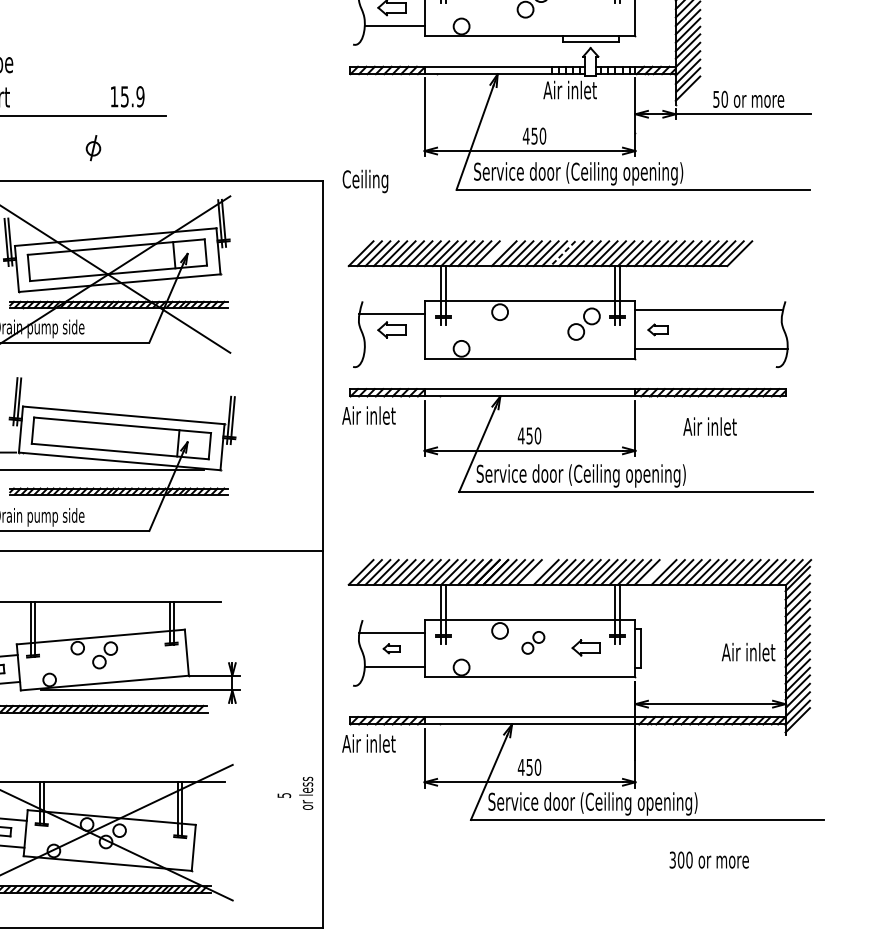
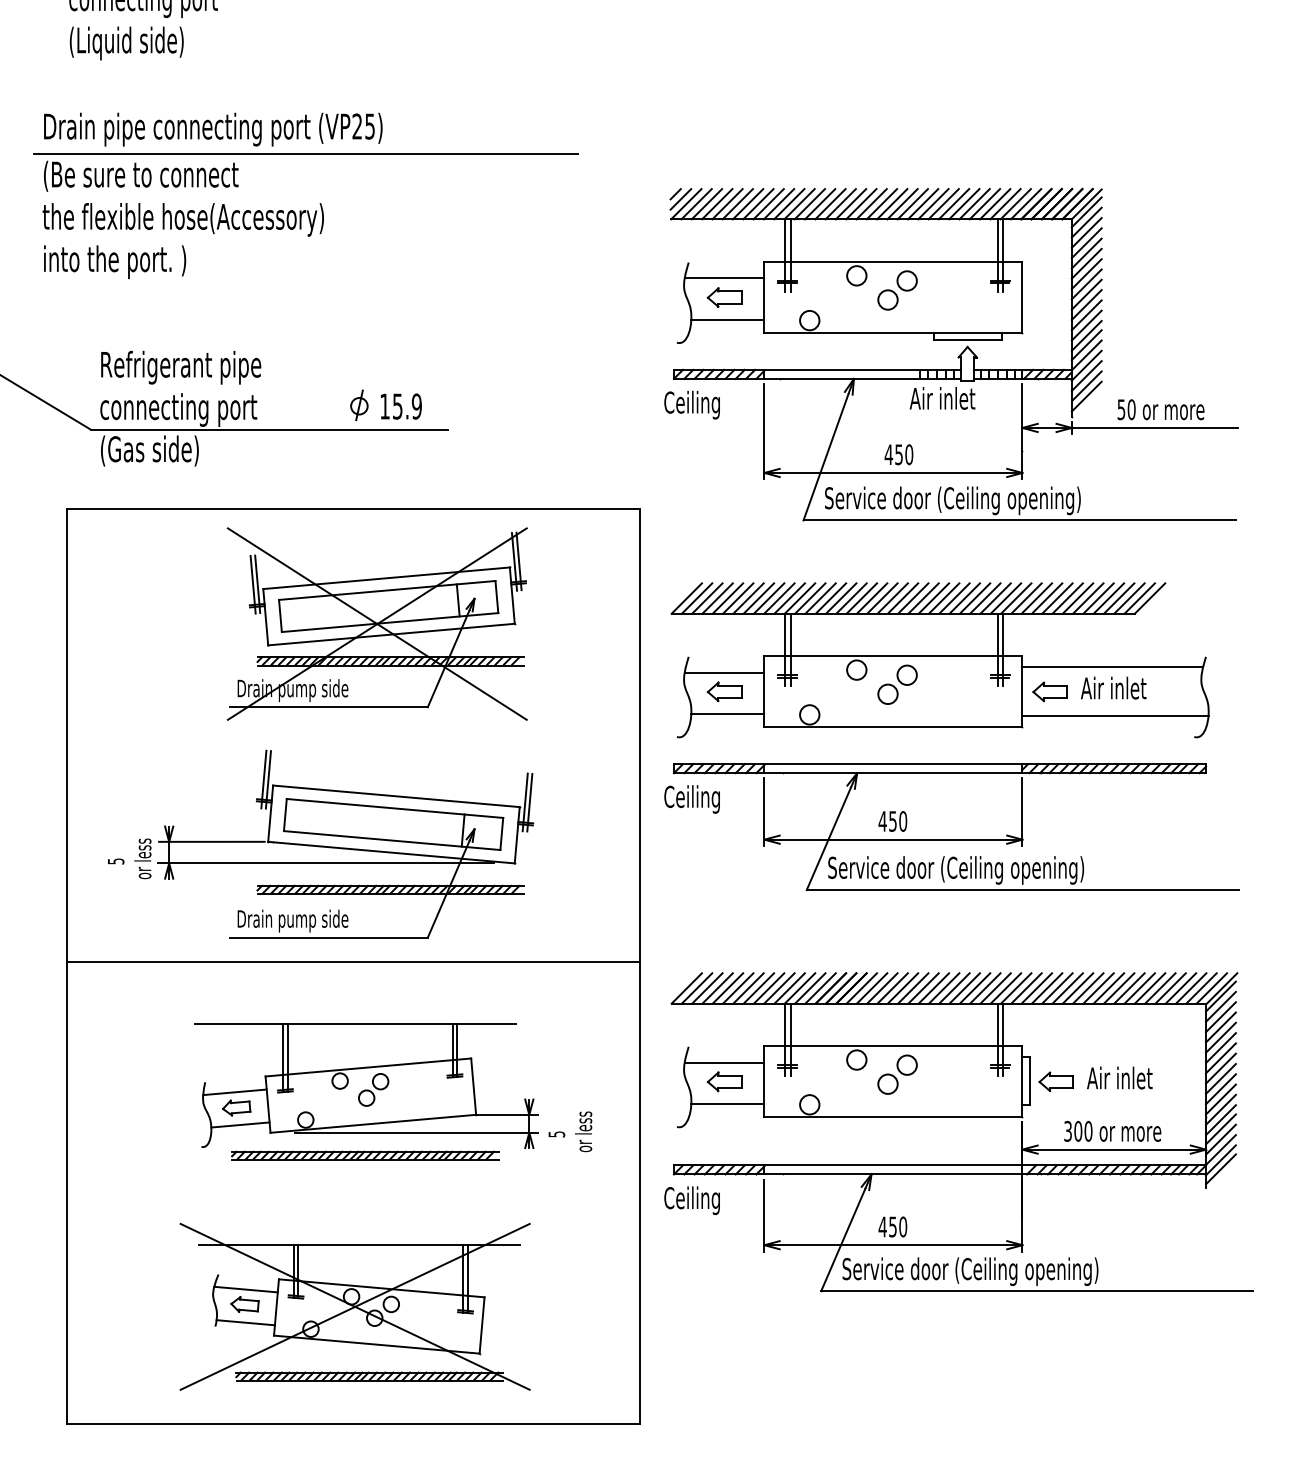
part: (93, 148) -> (359, 405), moved
text: (364, 180) -> (691, 404), moved
line: (495, 253) -> (851, 598), added
line: (562, 253) -> (933, 598), dashed -> solid
part: (584, 323) -> (897, 684), moved
part: (657, 329) -> (1049, 691), size x1.43
line: (394, 347) -> (727, 713), added
text: (369, 417) -> (696, 799), Air inlet -> Ceiling
text: (709, 426) -> (1113, 687), moved
line: (537, 572) -> (902, 988), added
line: (655, 572) -> (1047, 988), added
part: (533, 642) -> (897, 1074), size x1.43
part: (585, 647) -> (1055, 1081), moved
part: (391, 648) -> (724, 1081), size x1.67
text: (748, 651) -> (1119, 1077), moved
text: (369, 745) -> (696, 1200), Air inlet -> Ceiling
text: (295, 793) -> (570, 1131), moved
text: (709, 860) -> (1112, 1131), moved

